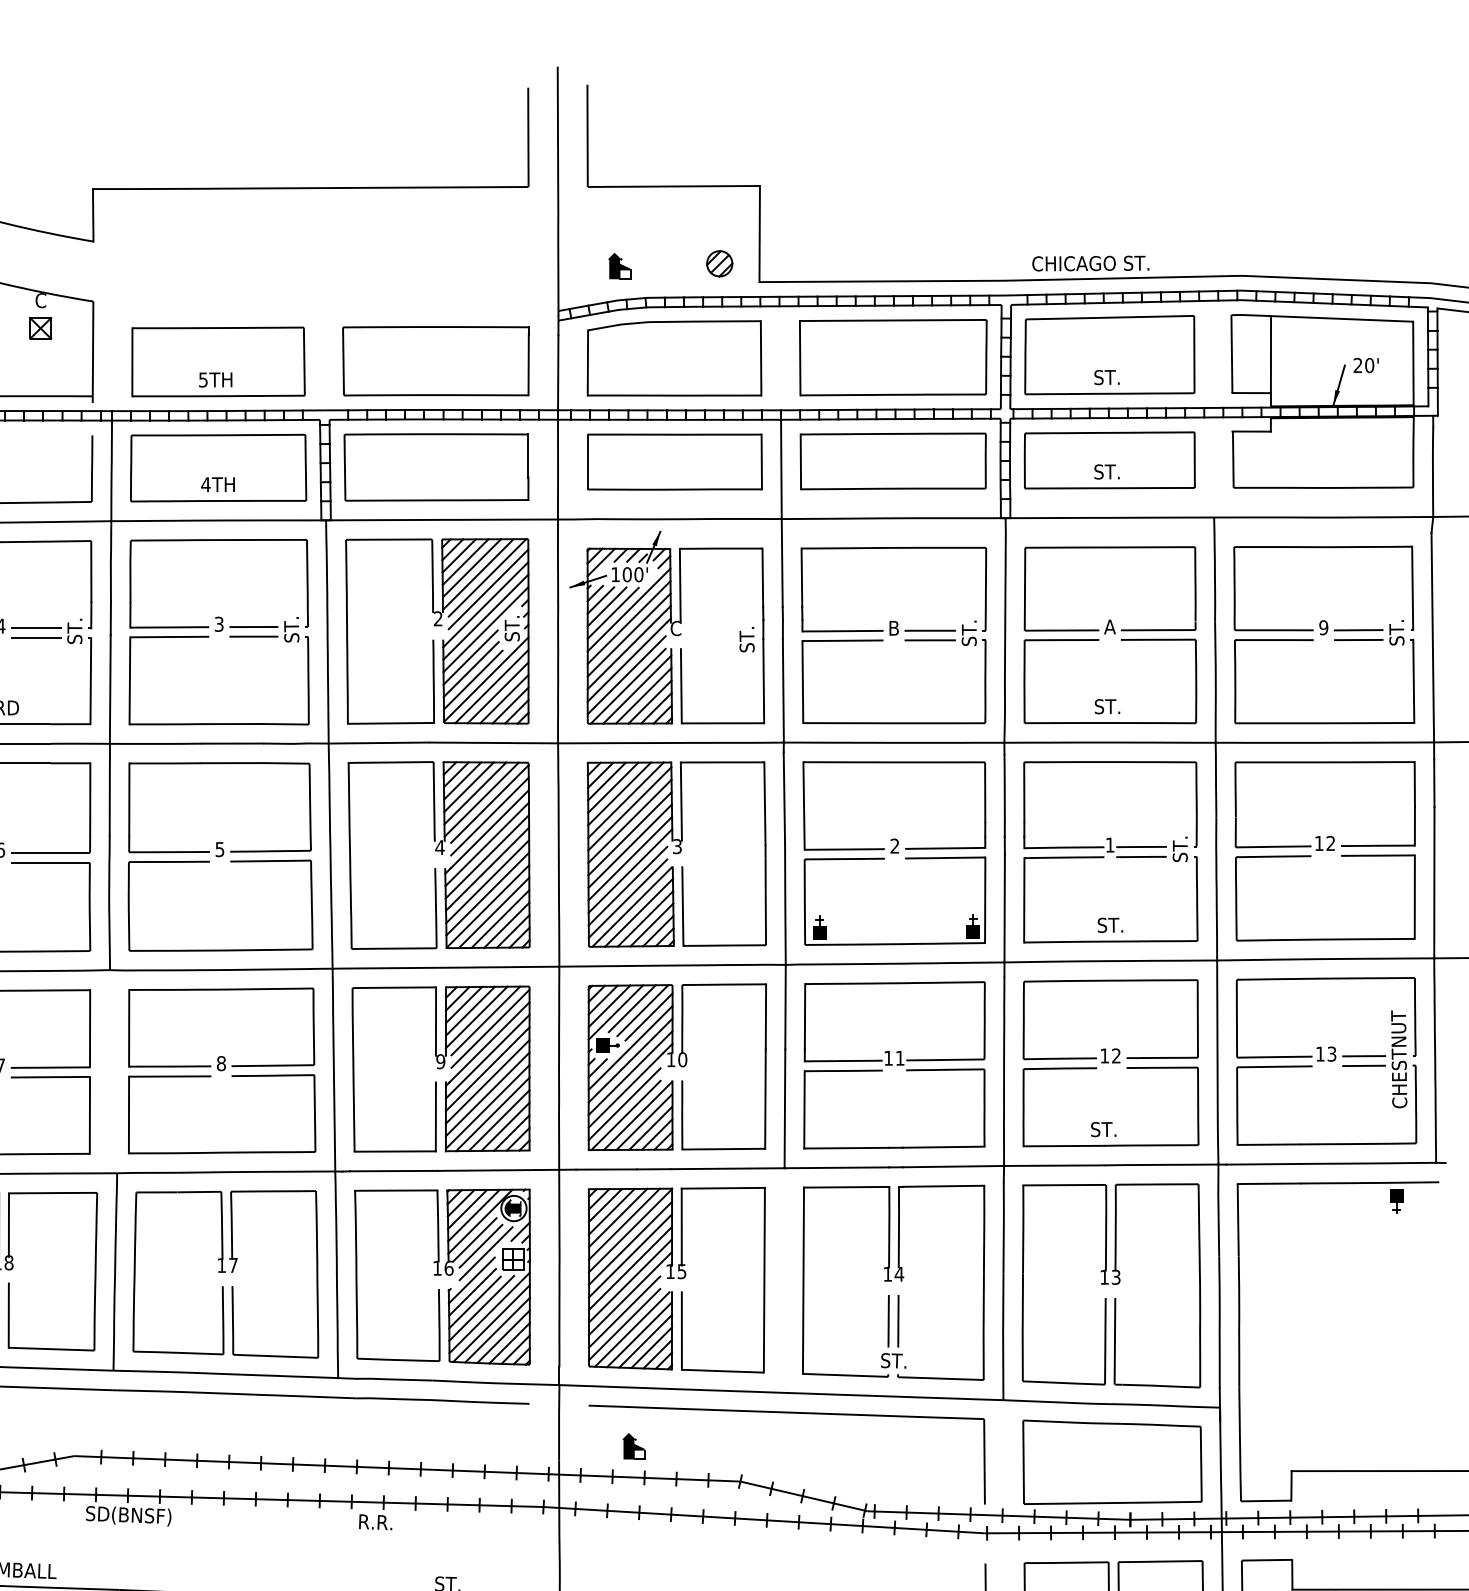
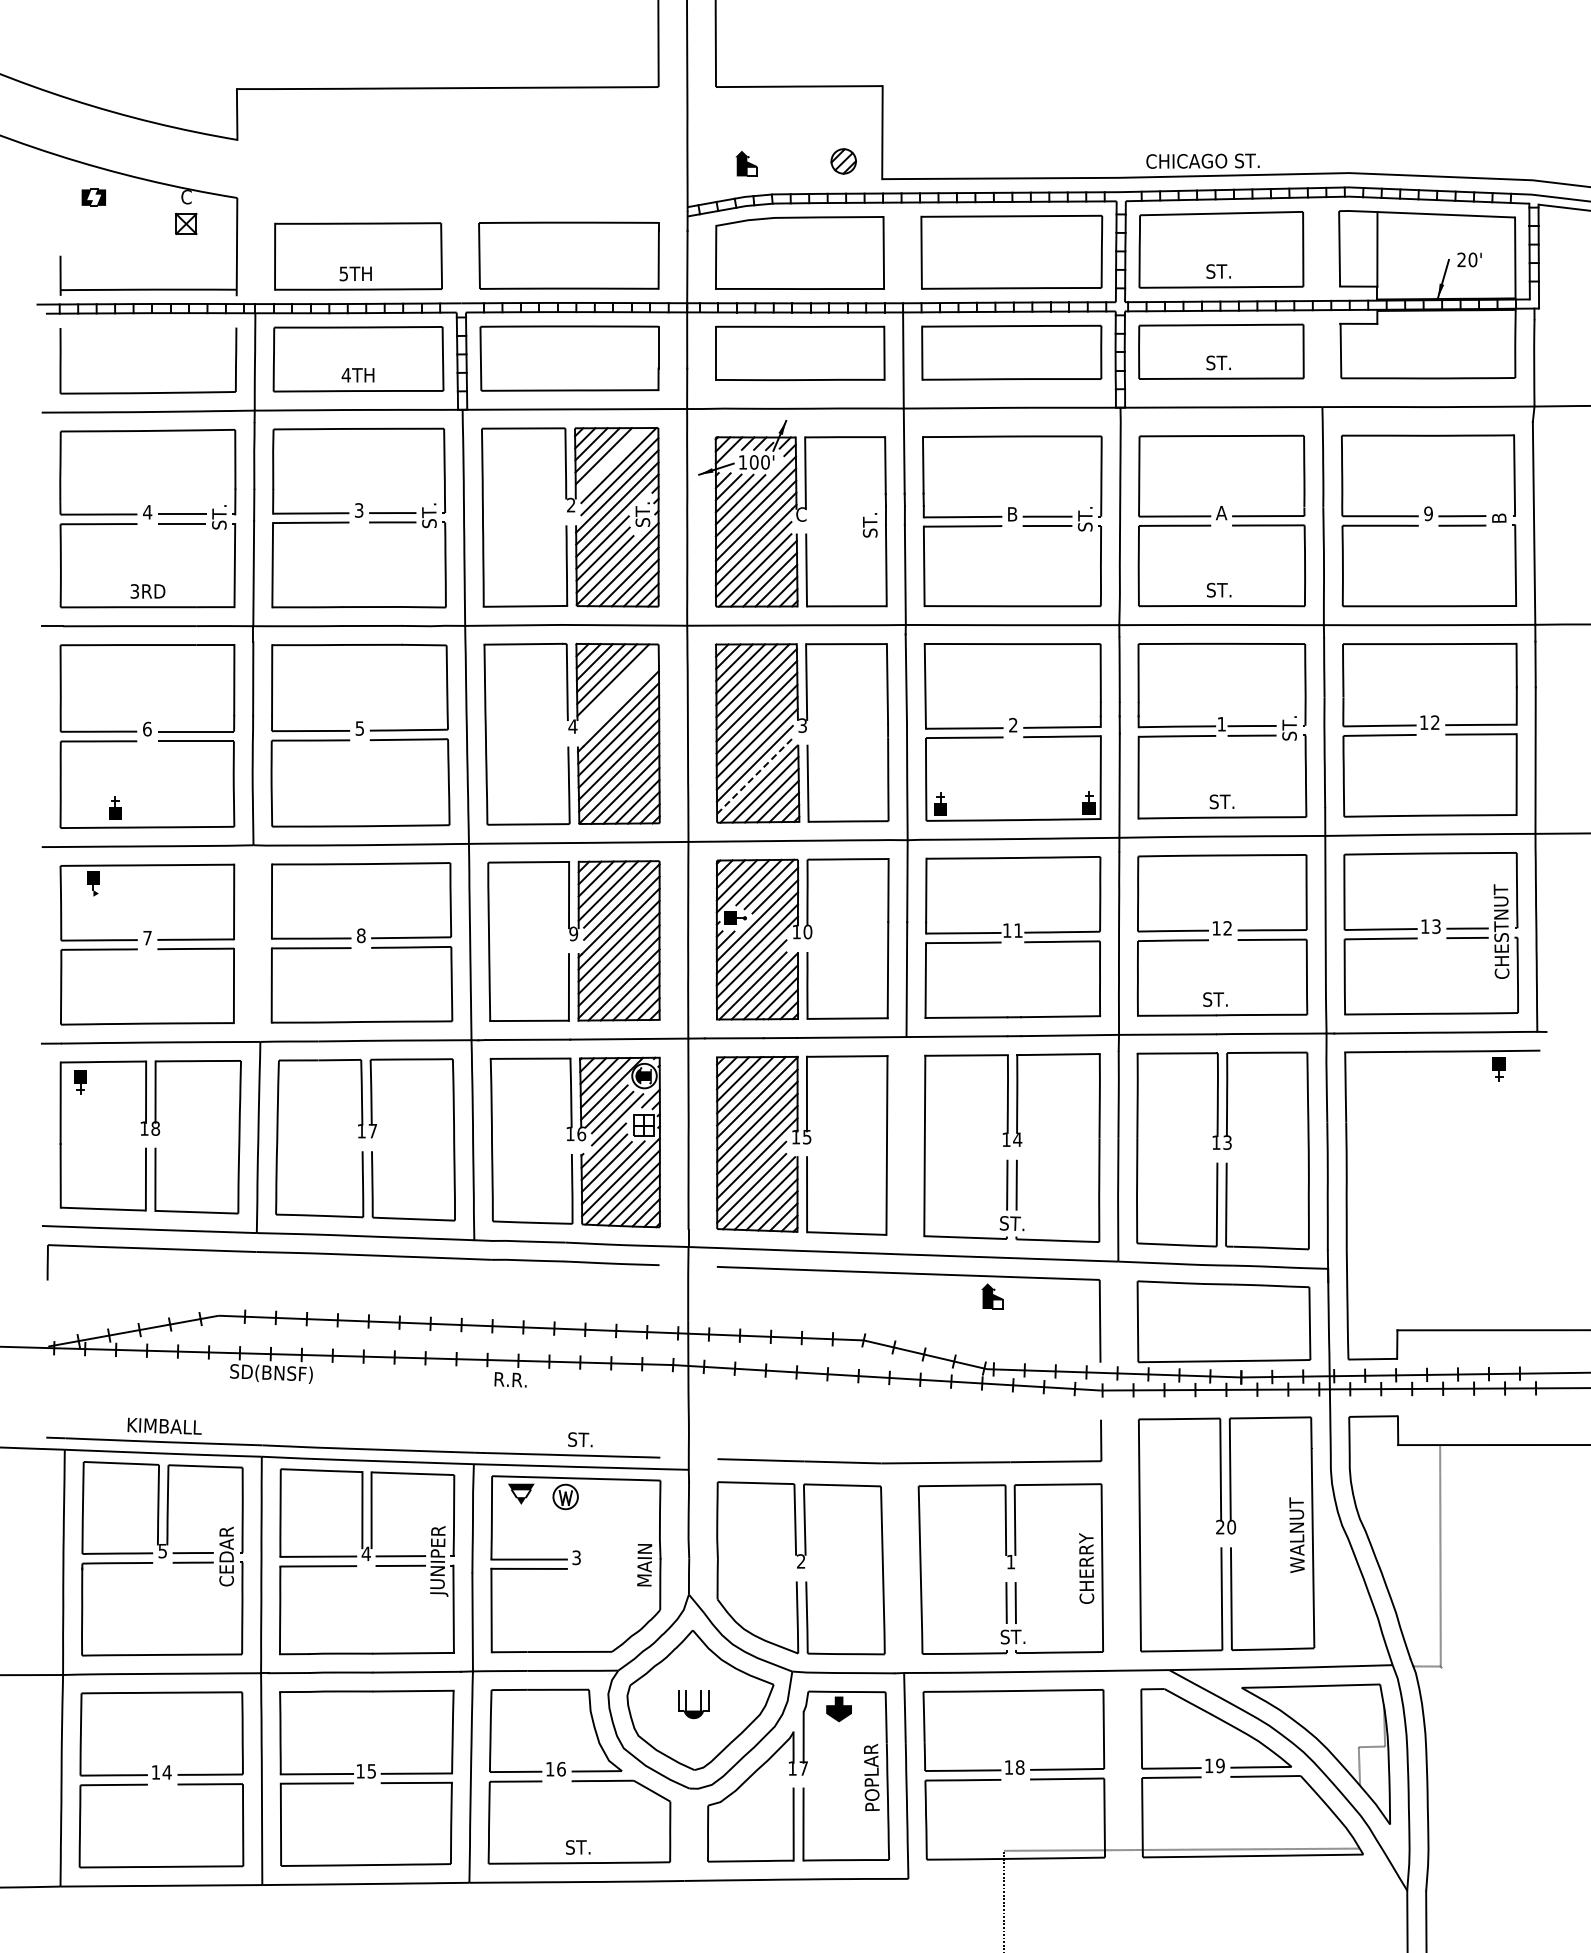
line: (477, 574) -> (609, 462), removed
text: (1397, 632) -> (1499, 518), ST. -> B
line: (489, 804) -> (620, 684), removed
line: (489, 816) -> (620, 696), removed
line: (627, 899) -> (754, 776), solid -> dashed
part: (633, 1446) -> (992, 1296), moved

